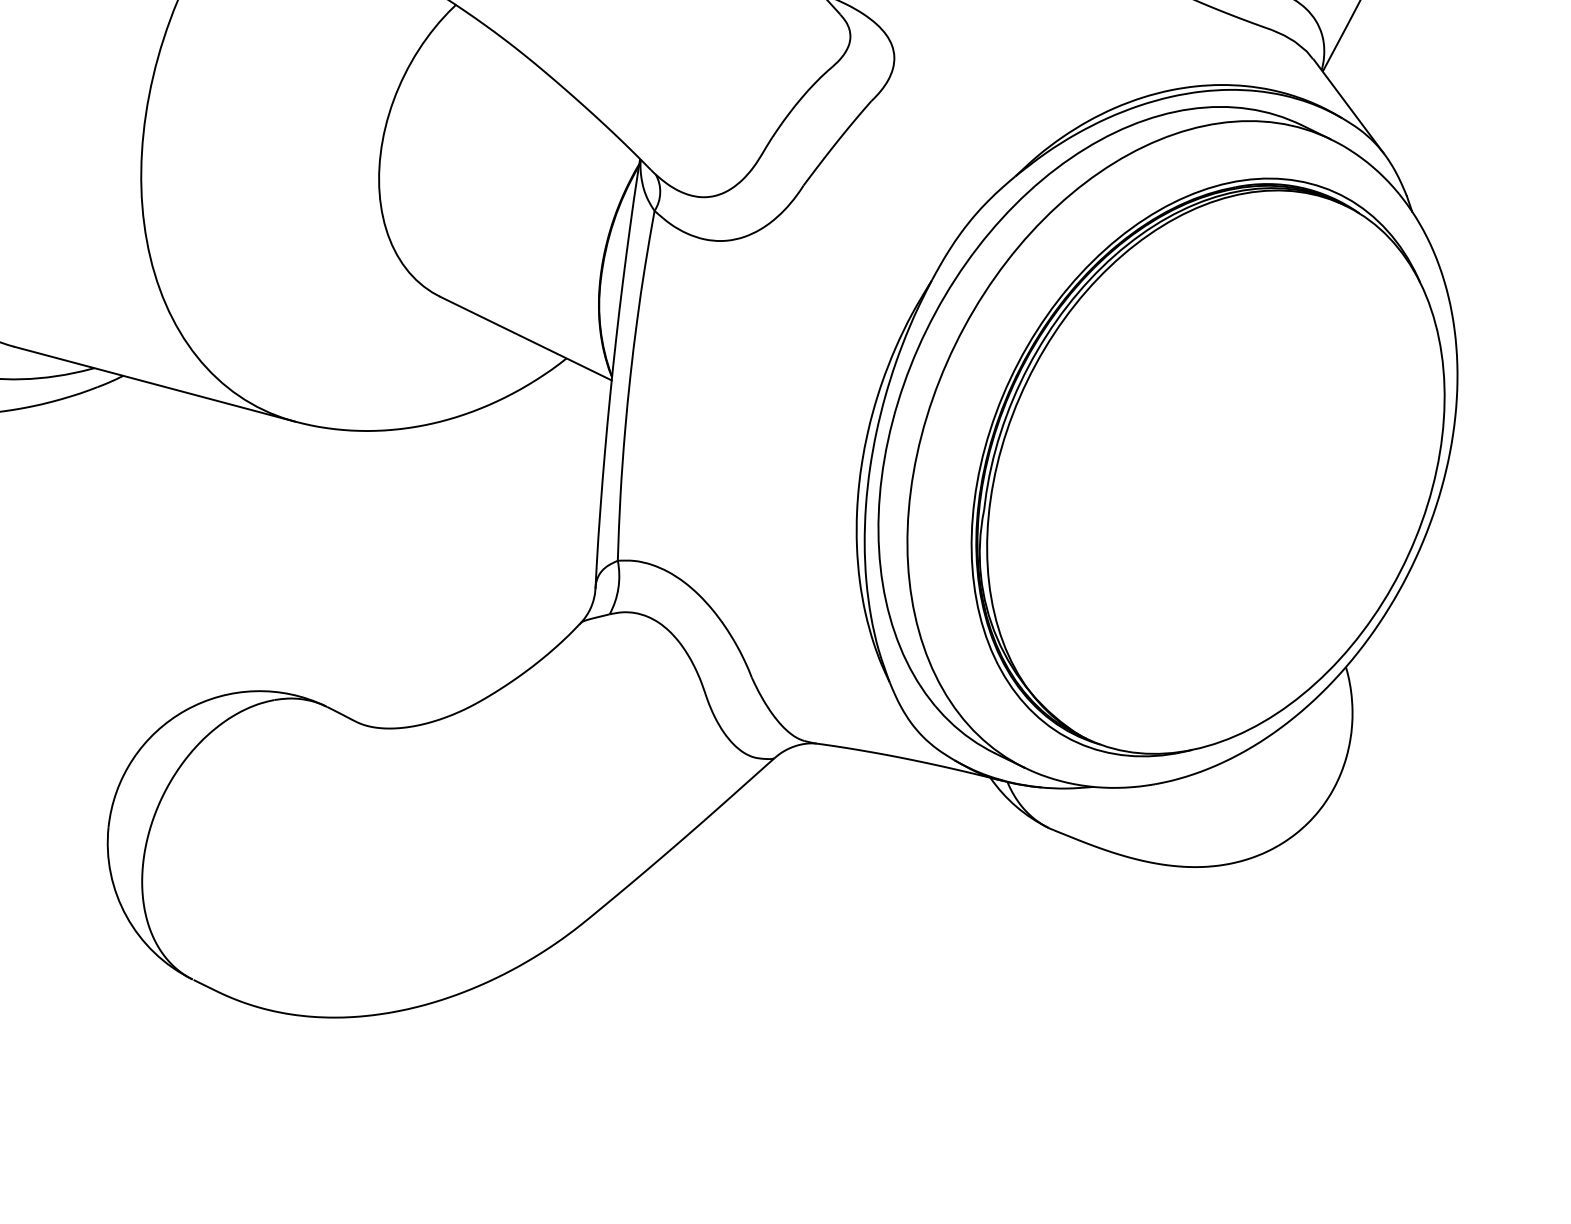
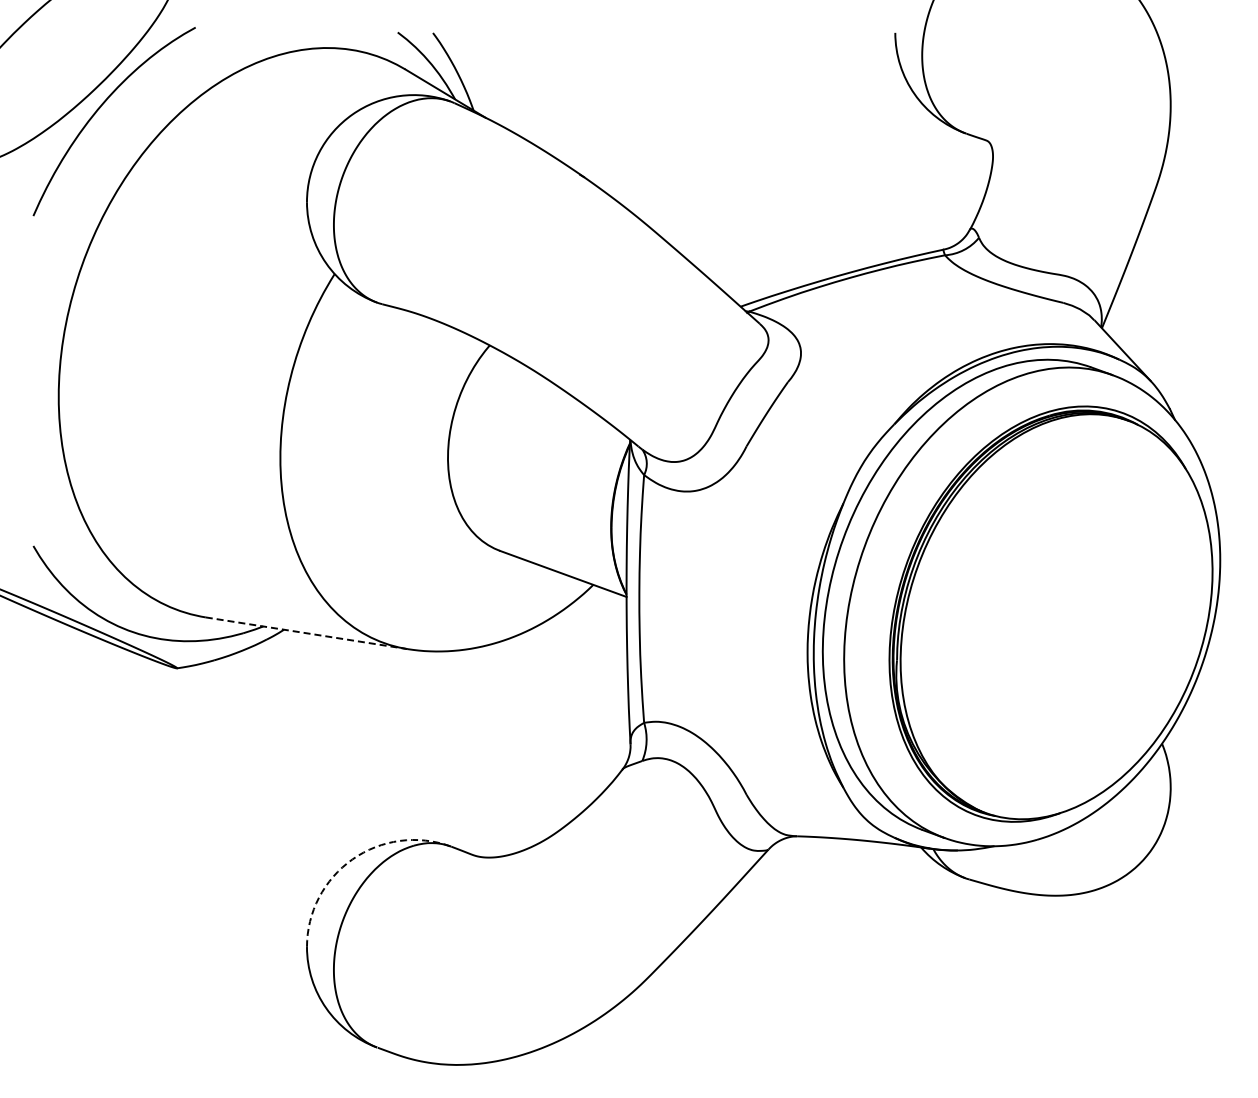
line: (155, 384) -> (307, 633), solid -> dashed
arc: (185, 710) -> (352, 859), solid -> dashed

